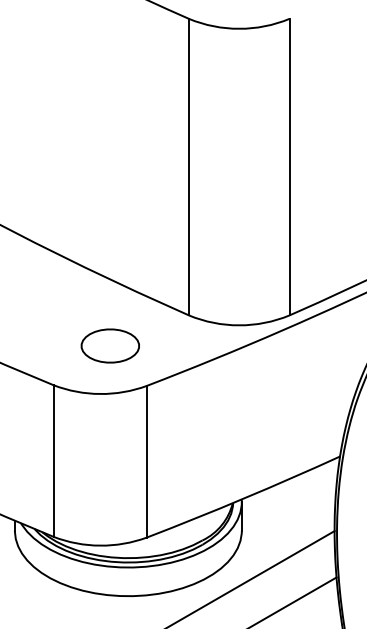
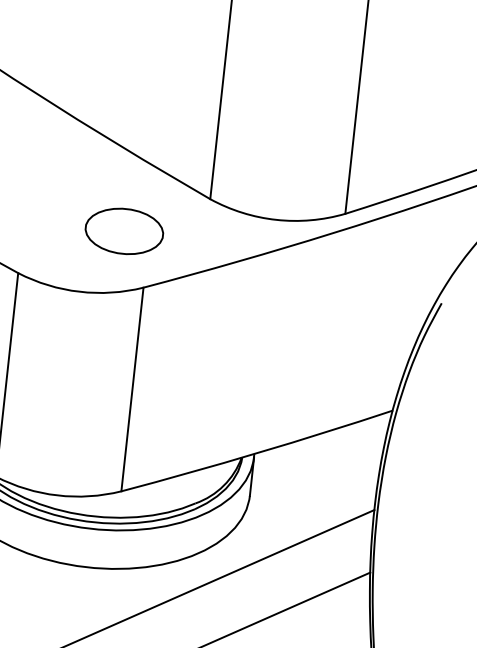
part: (109, 345) -> (123, 230), moved

